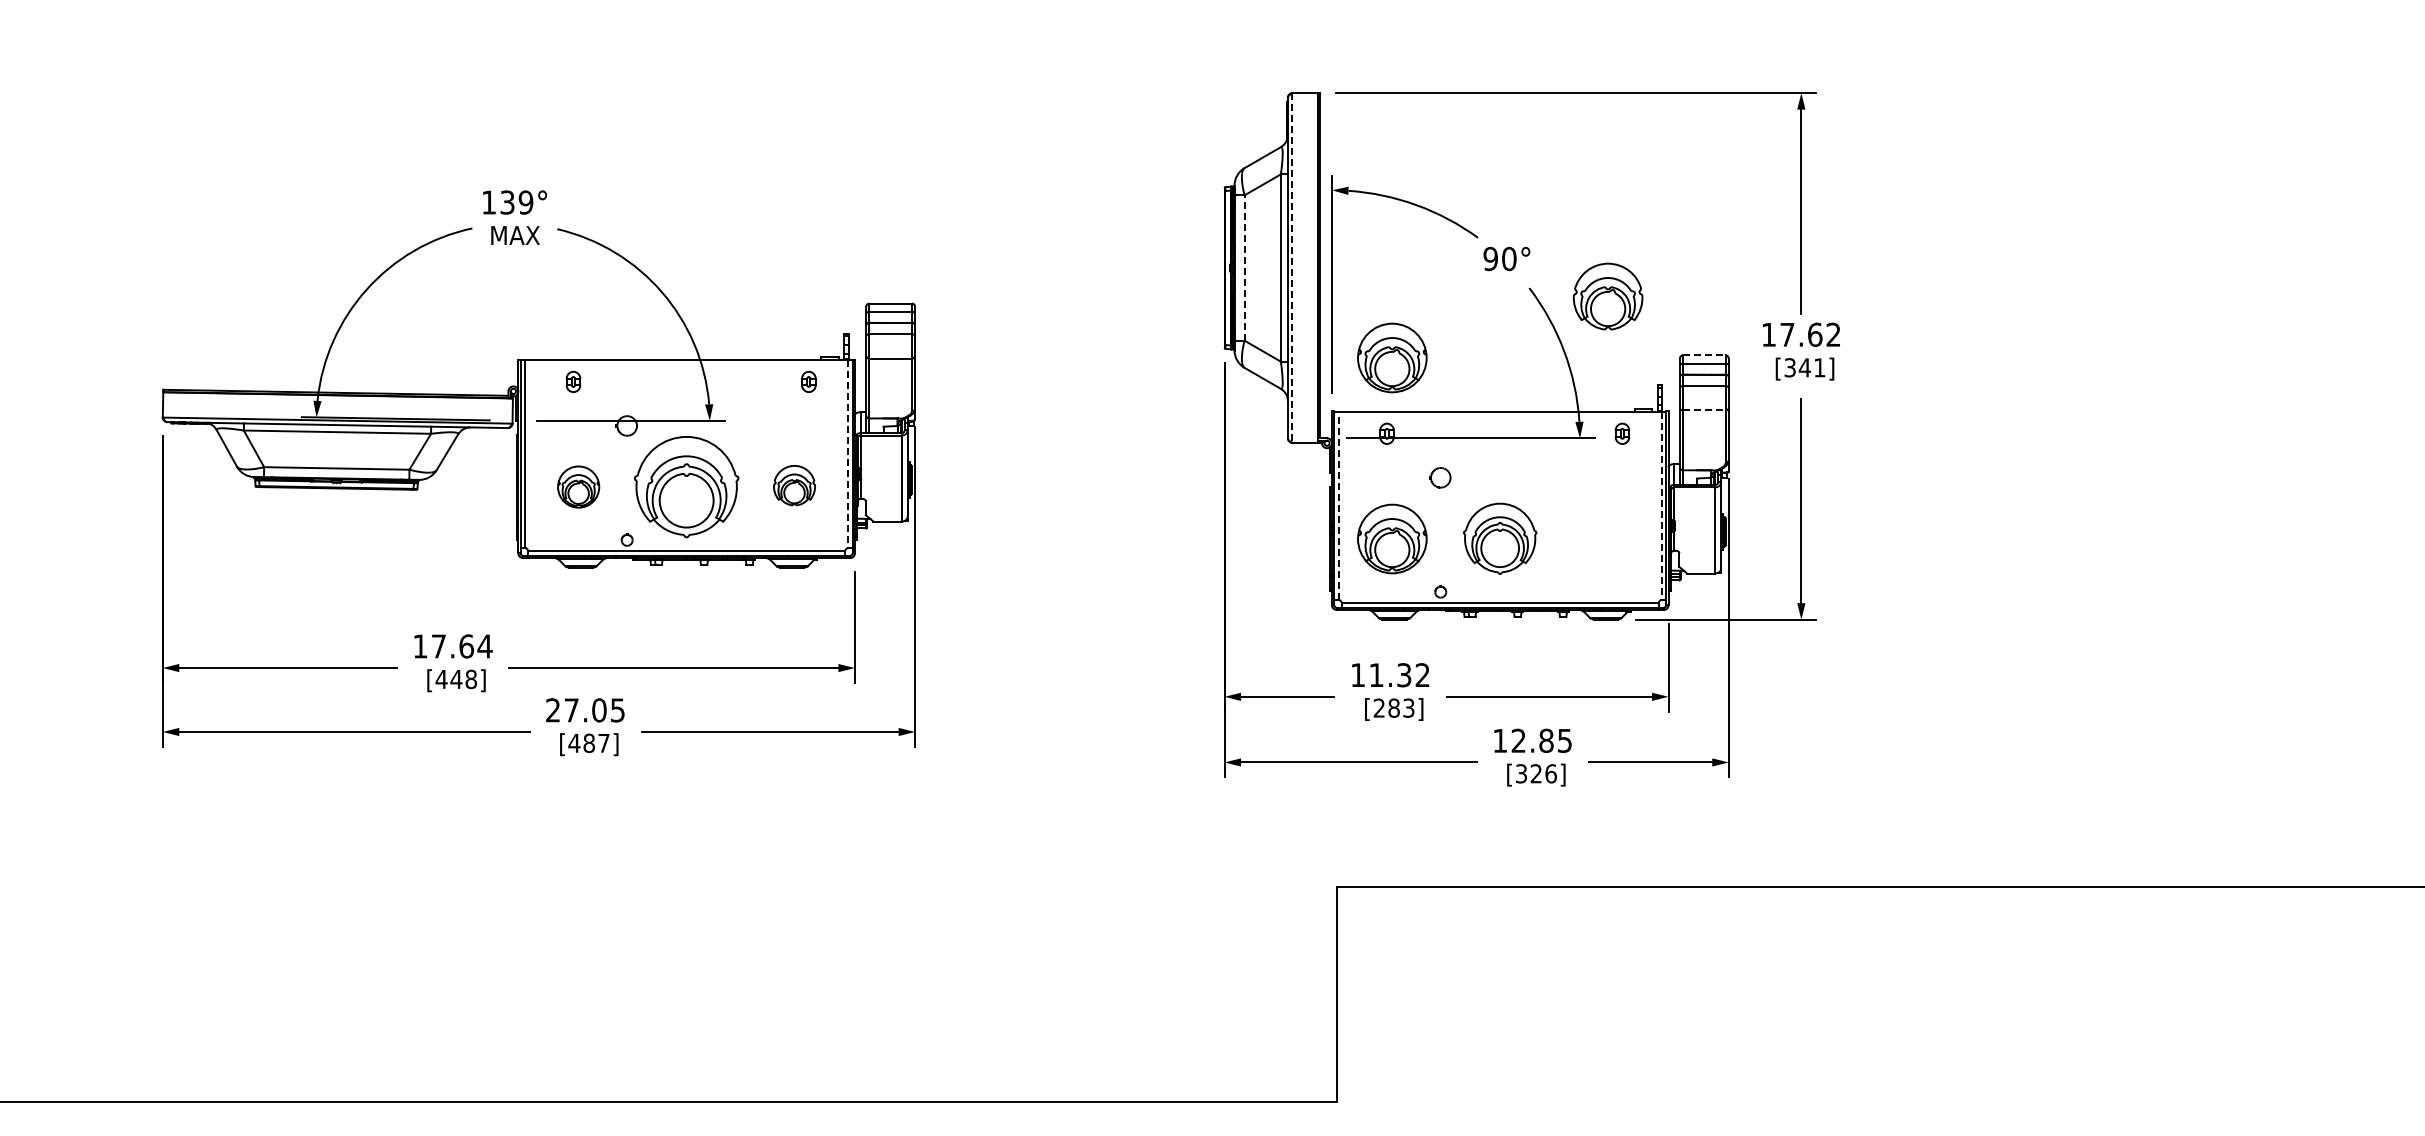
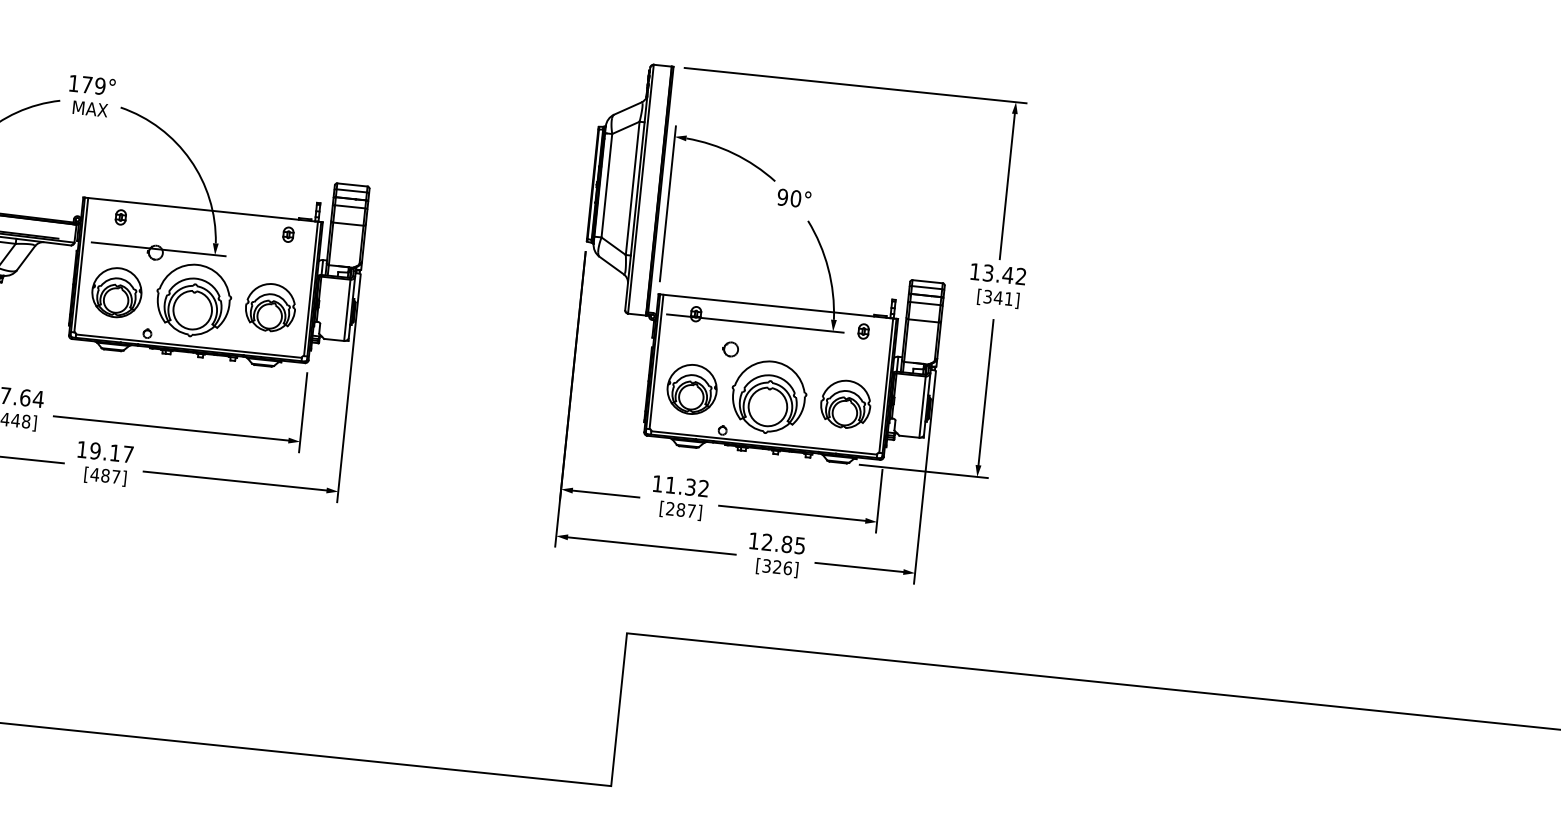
text: (507, 202) -> (87, 84), 139° -> 179°
line: (1244, 268) -> (606, 186), dashed -> solid
line: (1292, 268) -> (640, 189), dashed -> solid
part: (1607, 296) -> (845, 404), moved
text: (1801, 334) -> (998, 273), 17.62 -> 13.42
line: (1704, 355) -> (927, 281), dashed -> solid
part: (1392, 357) -> (705, 260), removed
line: (1704, 410) -> (923, 320), dashed -> solid
line: (848, 454) -> (311, 289), dashed -> solid
part: (794, 485) -> (270, 307), size x1.67
part: (578, 486) -> (116, 292), size x1.67
line: (1338, 505) -> (656, 361), dashed -> solid
line: (1661, 506) -> (886, 386), dashed -> solid
part: (1499, 538) -> (768, 396), size x1.43
text: (1408, 707) -> (691, 510), [283] -> [287]
text: (585, 710) -> (105, 452), 27.05 -> 19.17

